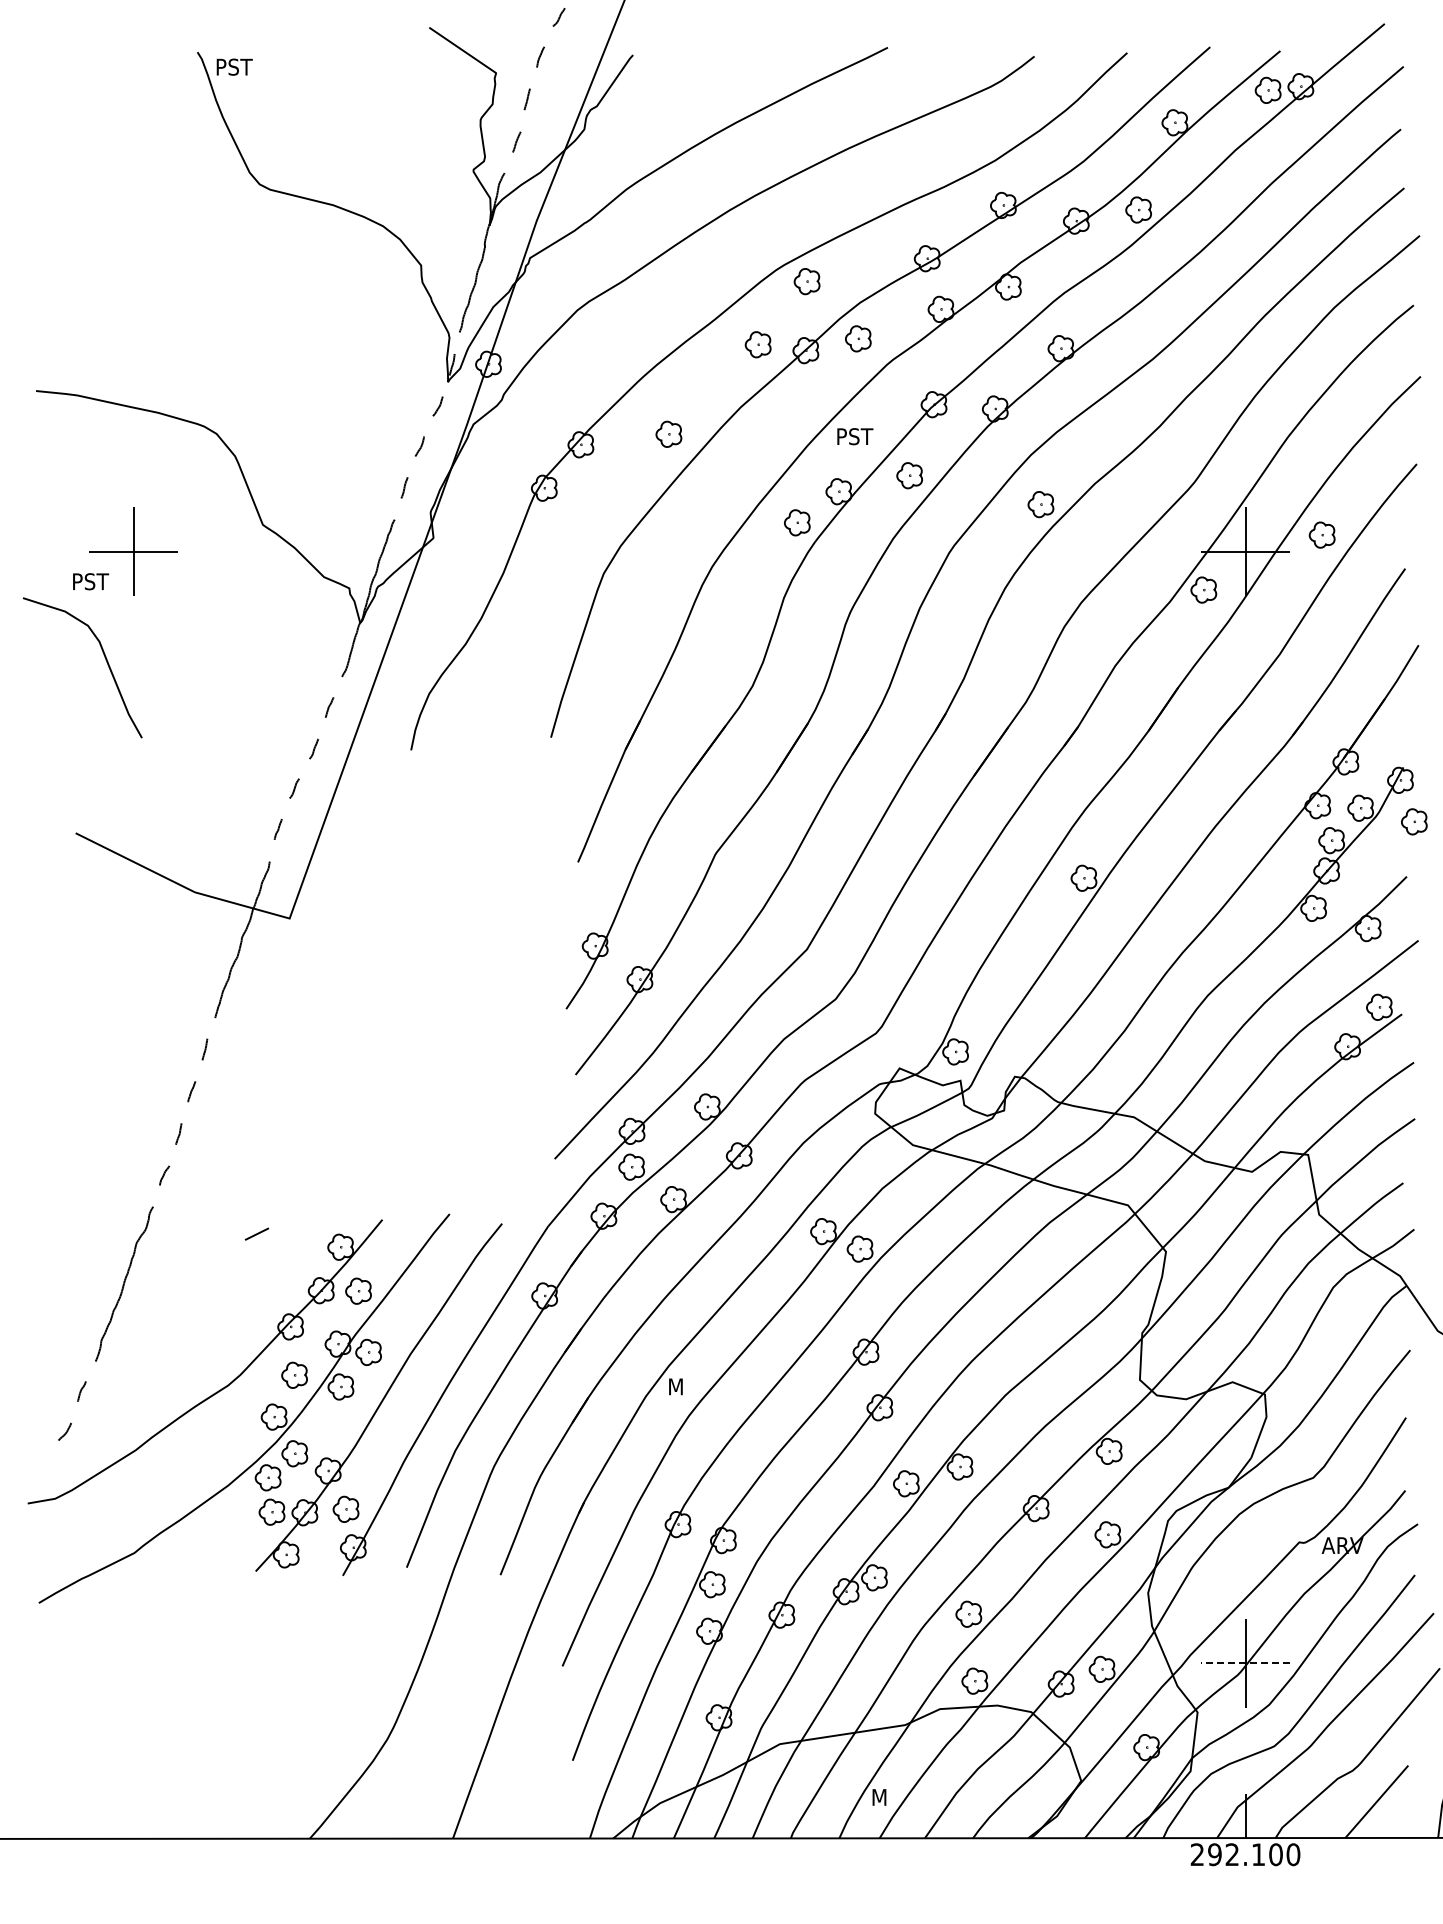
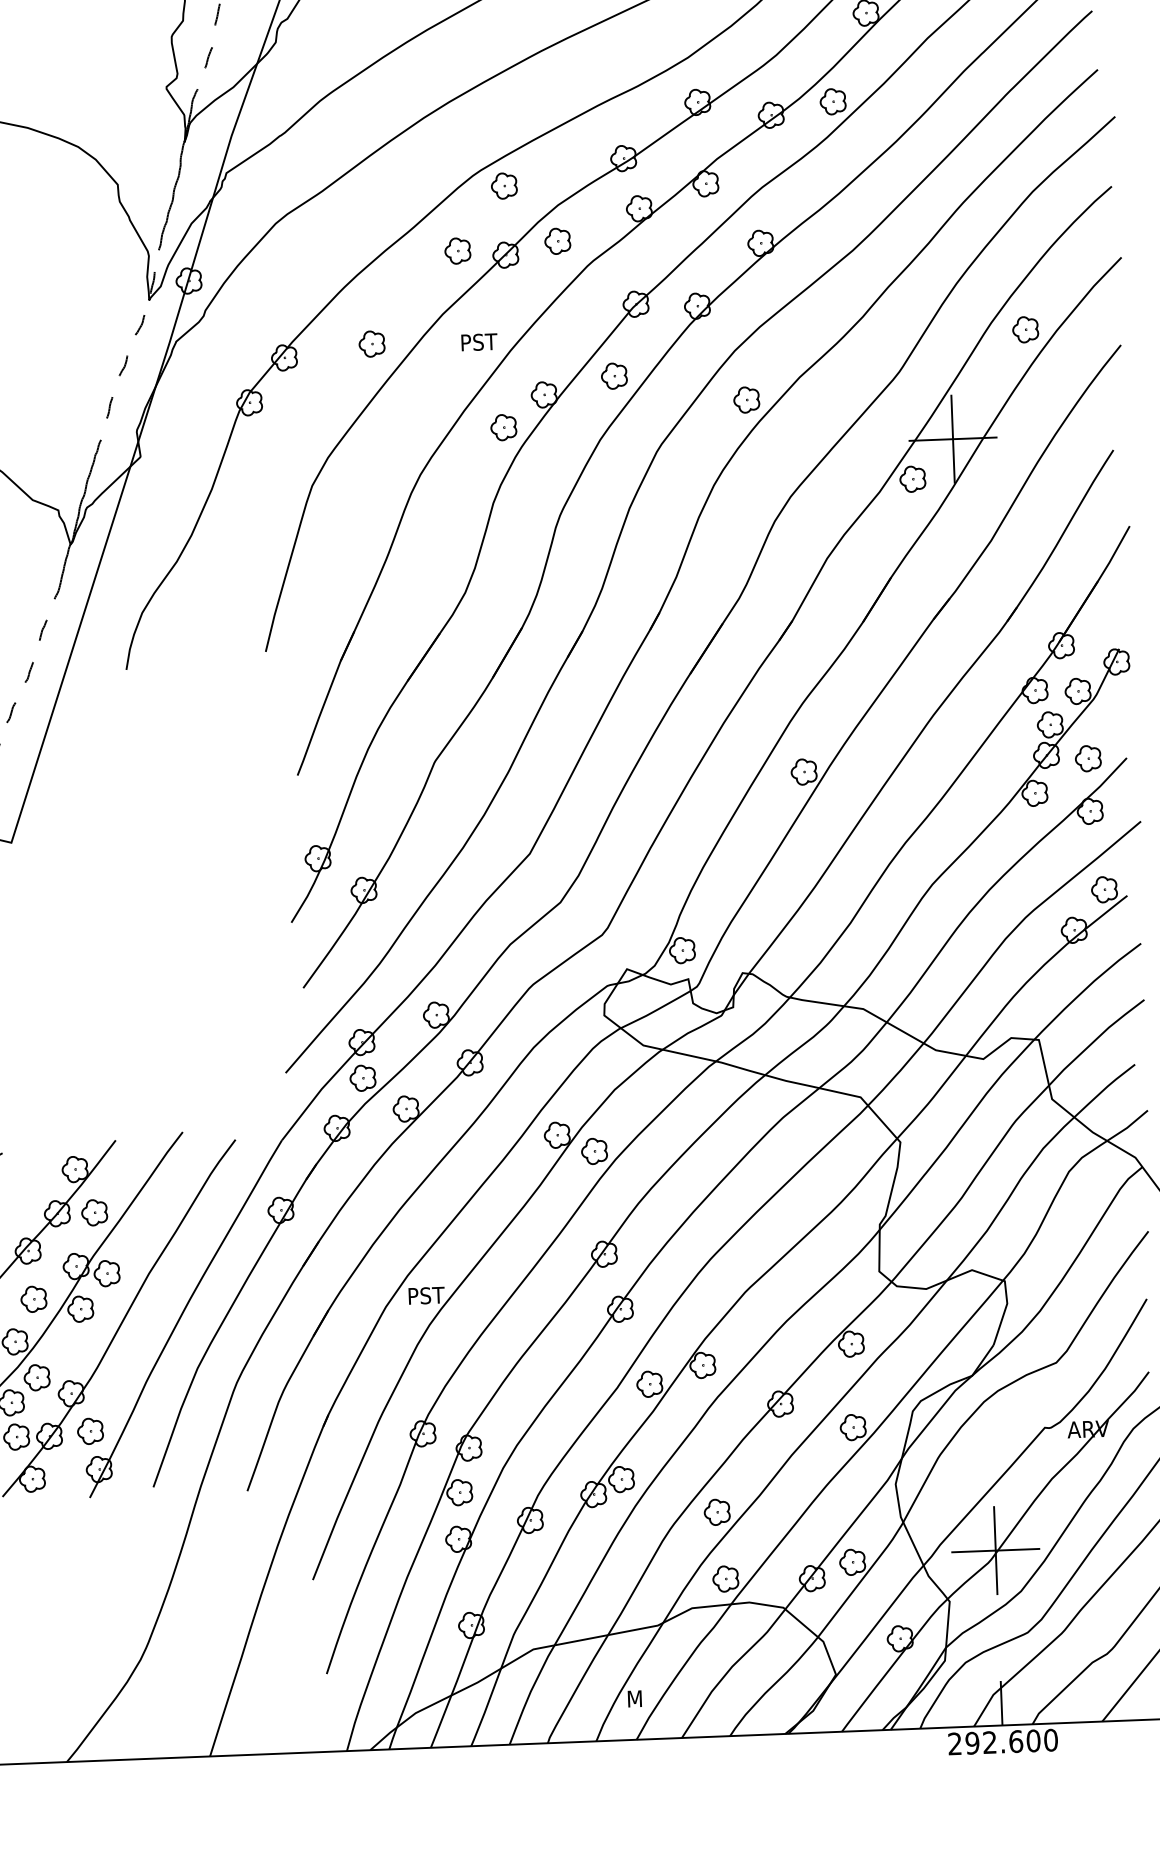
text: (855, 436) -> (479, 342), moved
part: (1321, 534) -> (1024, 329), moved
part: (1414, 821) -> (1088, 758), moved
text: (688, 1386) -> (428, 1295), M -> PST
line: (1245, 1663) -> (995, 1550), dashed -> solid
text: (1258, 1854) -> (1016, 1741), 292.100 -> 292.600

